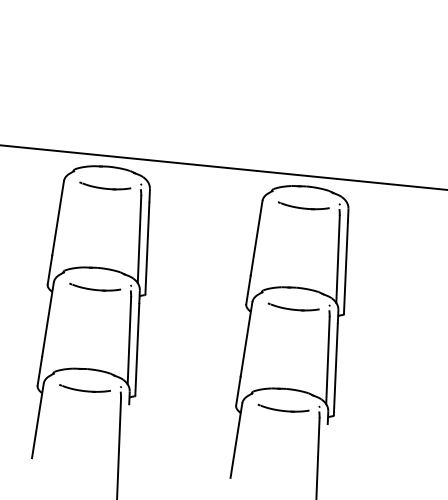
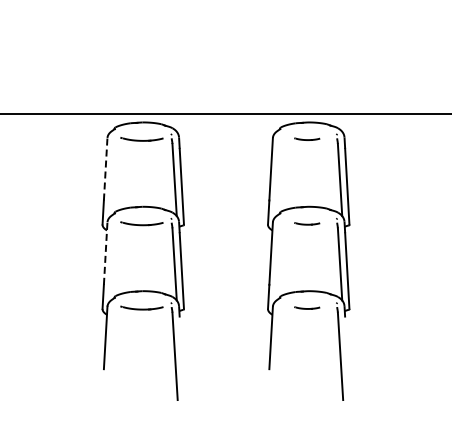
part: (302, 205) -> (306, 138), size x0.6
line: (57, 217) -> (105, 168), solid -> dashed
part: (292, 307) -> (306, 223), size x0.6
line: (47, 319) -> (105, 253), solid -> dashed
part: (282, 408) -> (306, 307), size x0.6

